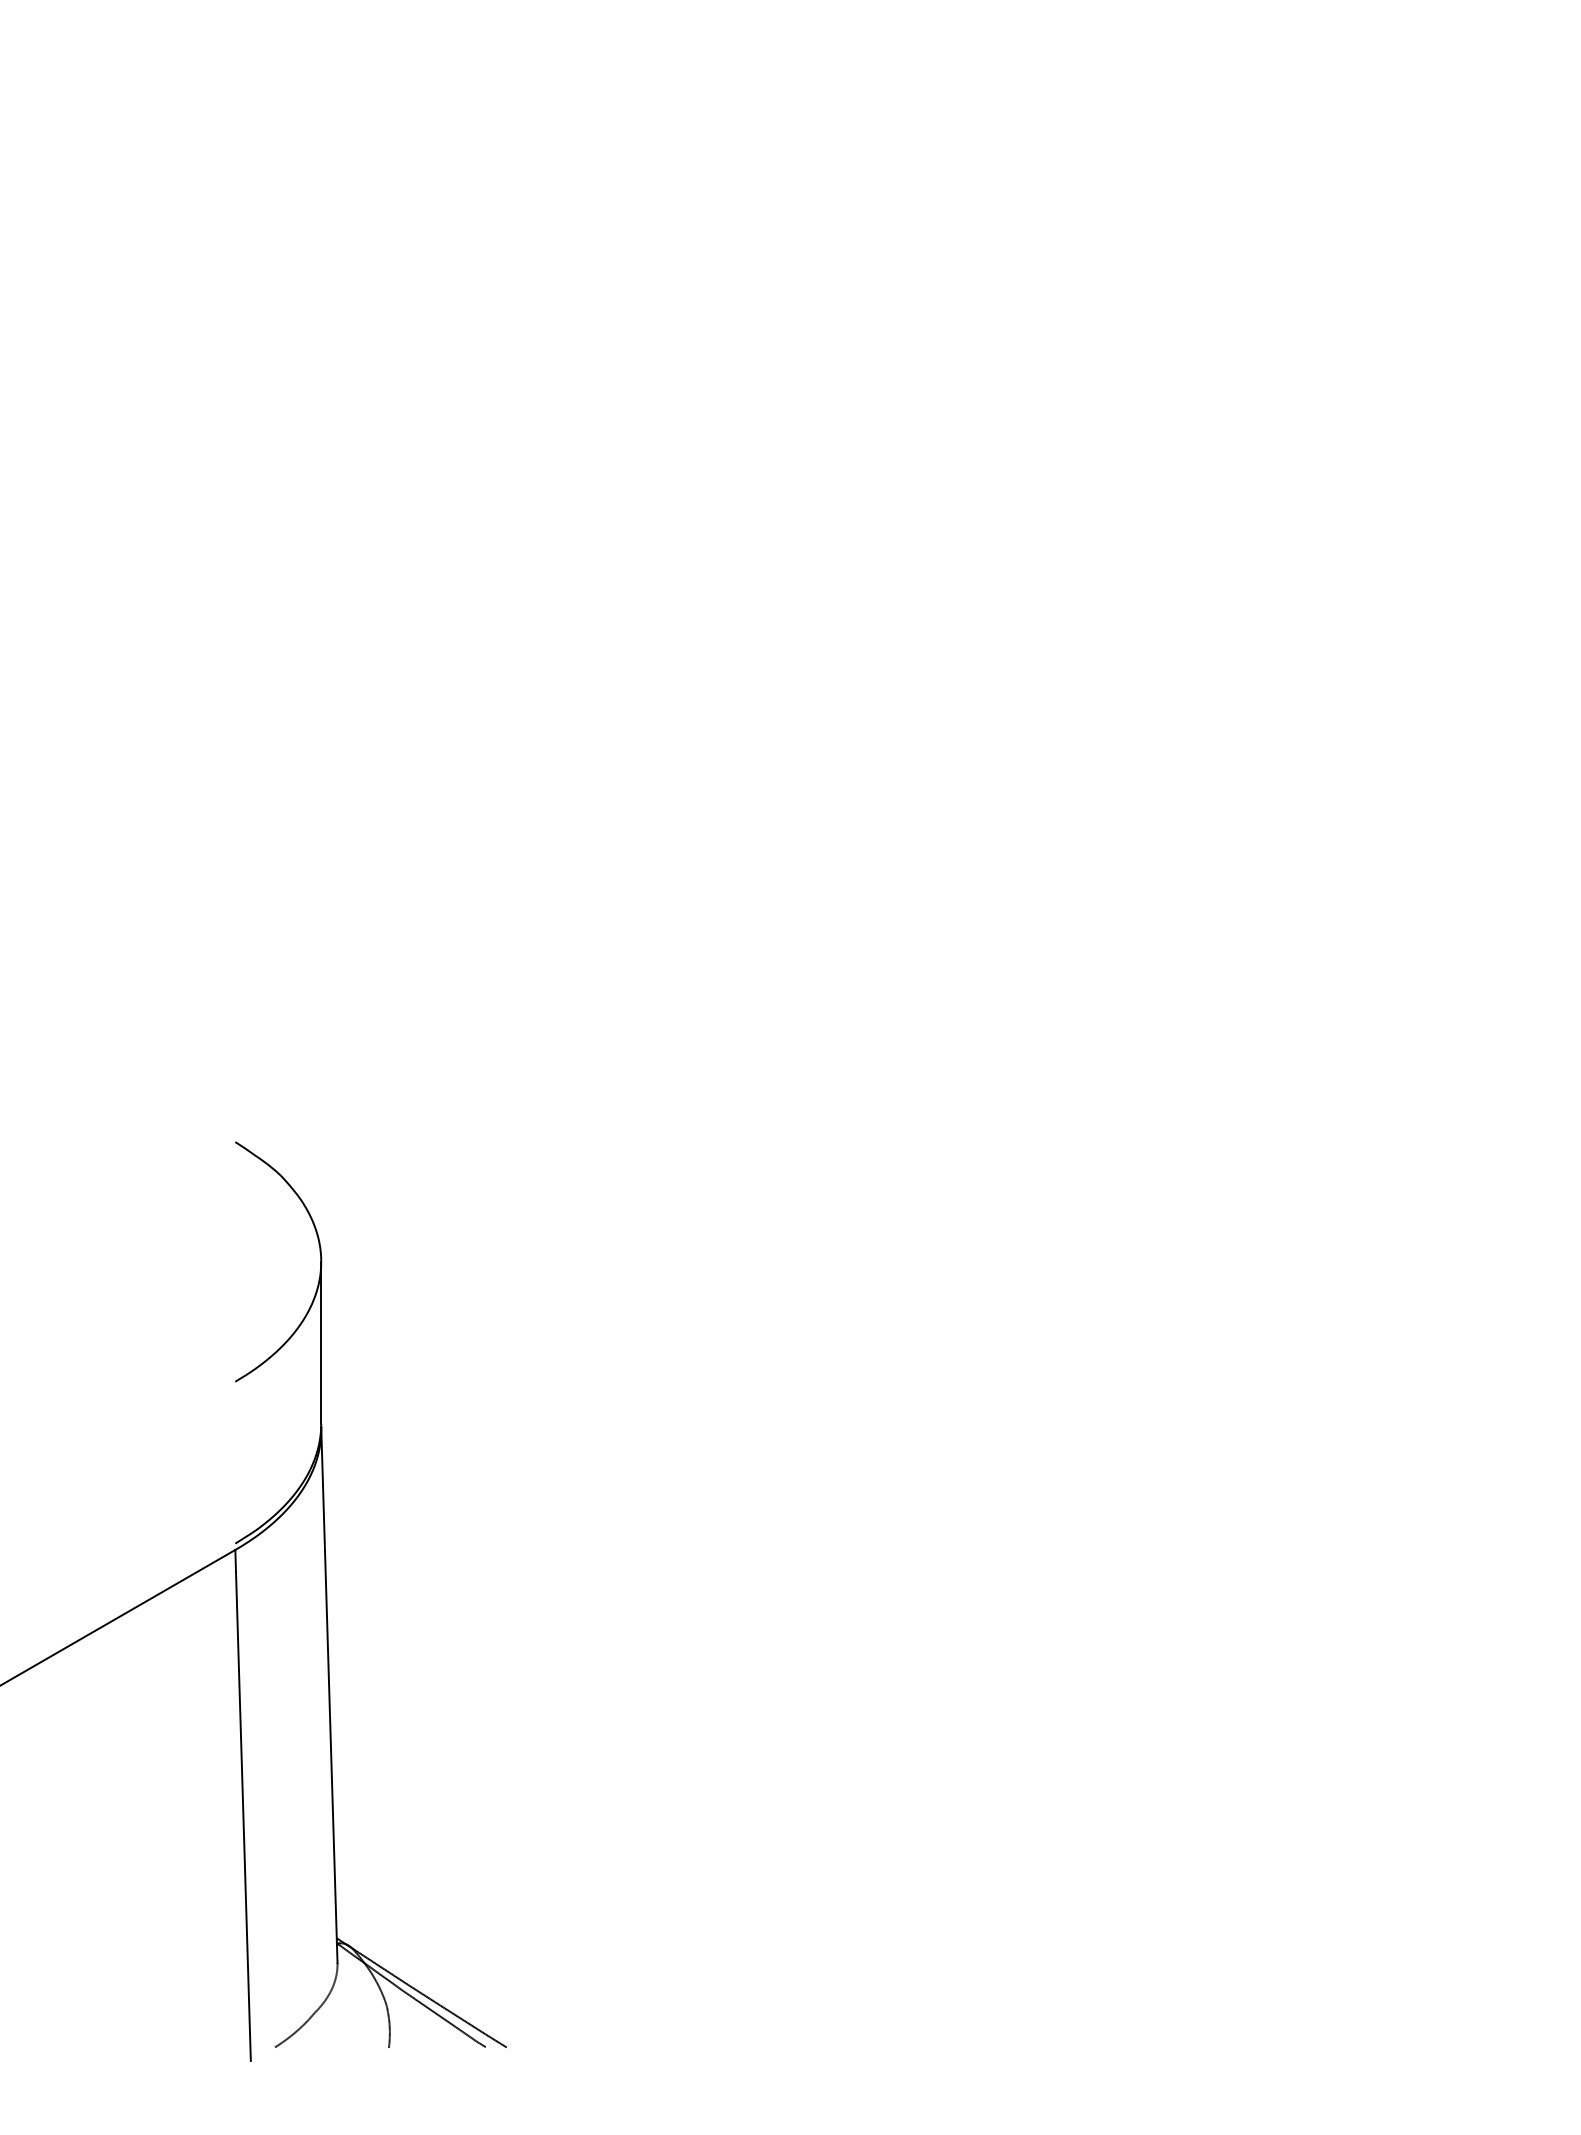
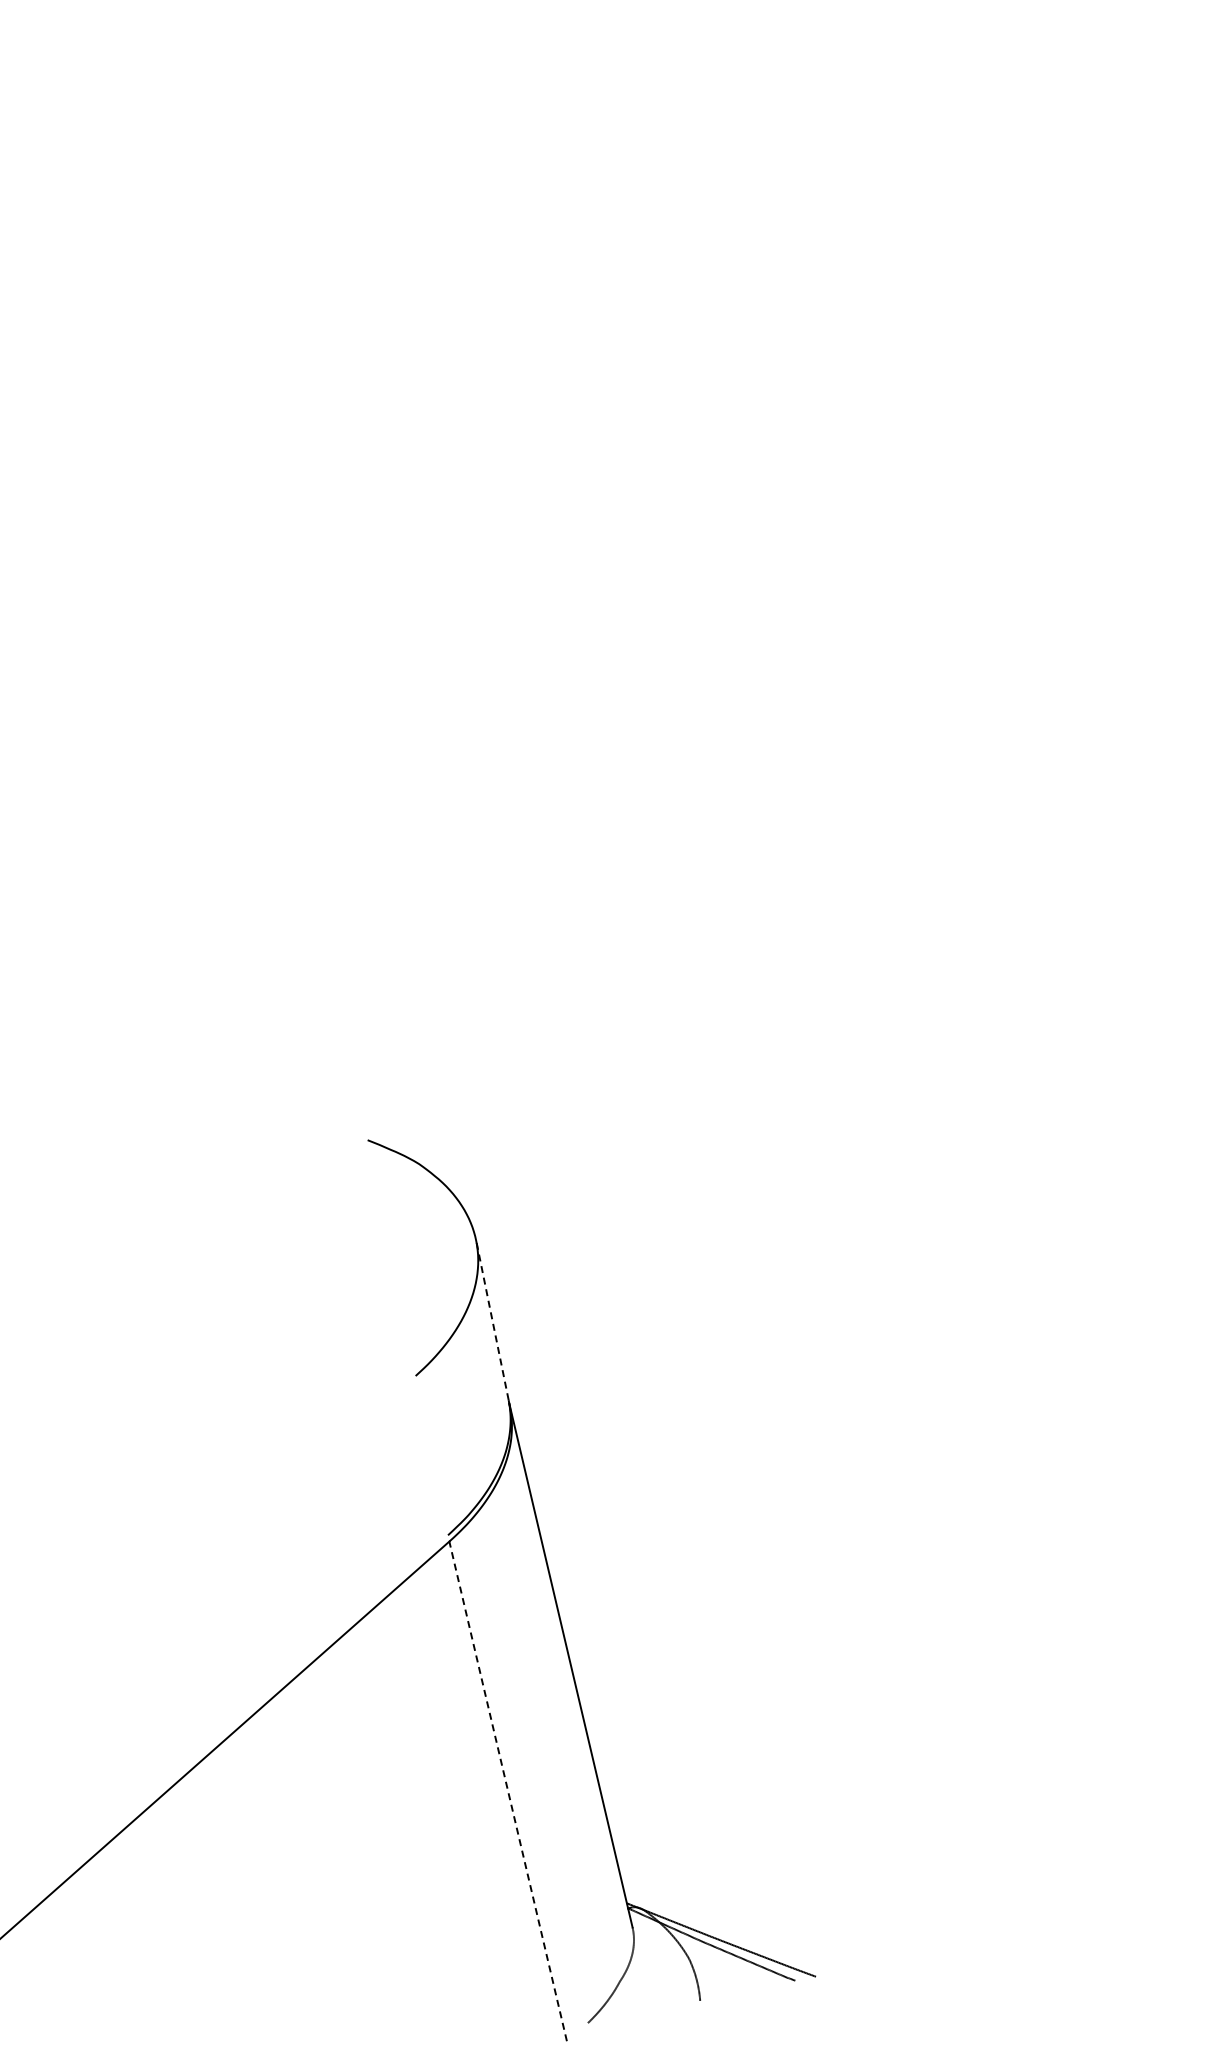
line: (321, 1342) -> (492, 1320), solid -> dashed
line: (243, 1805) -> (508, 1791), solid -> dashed

